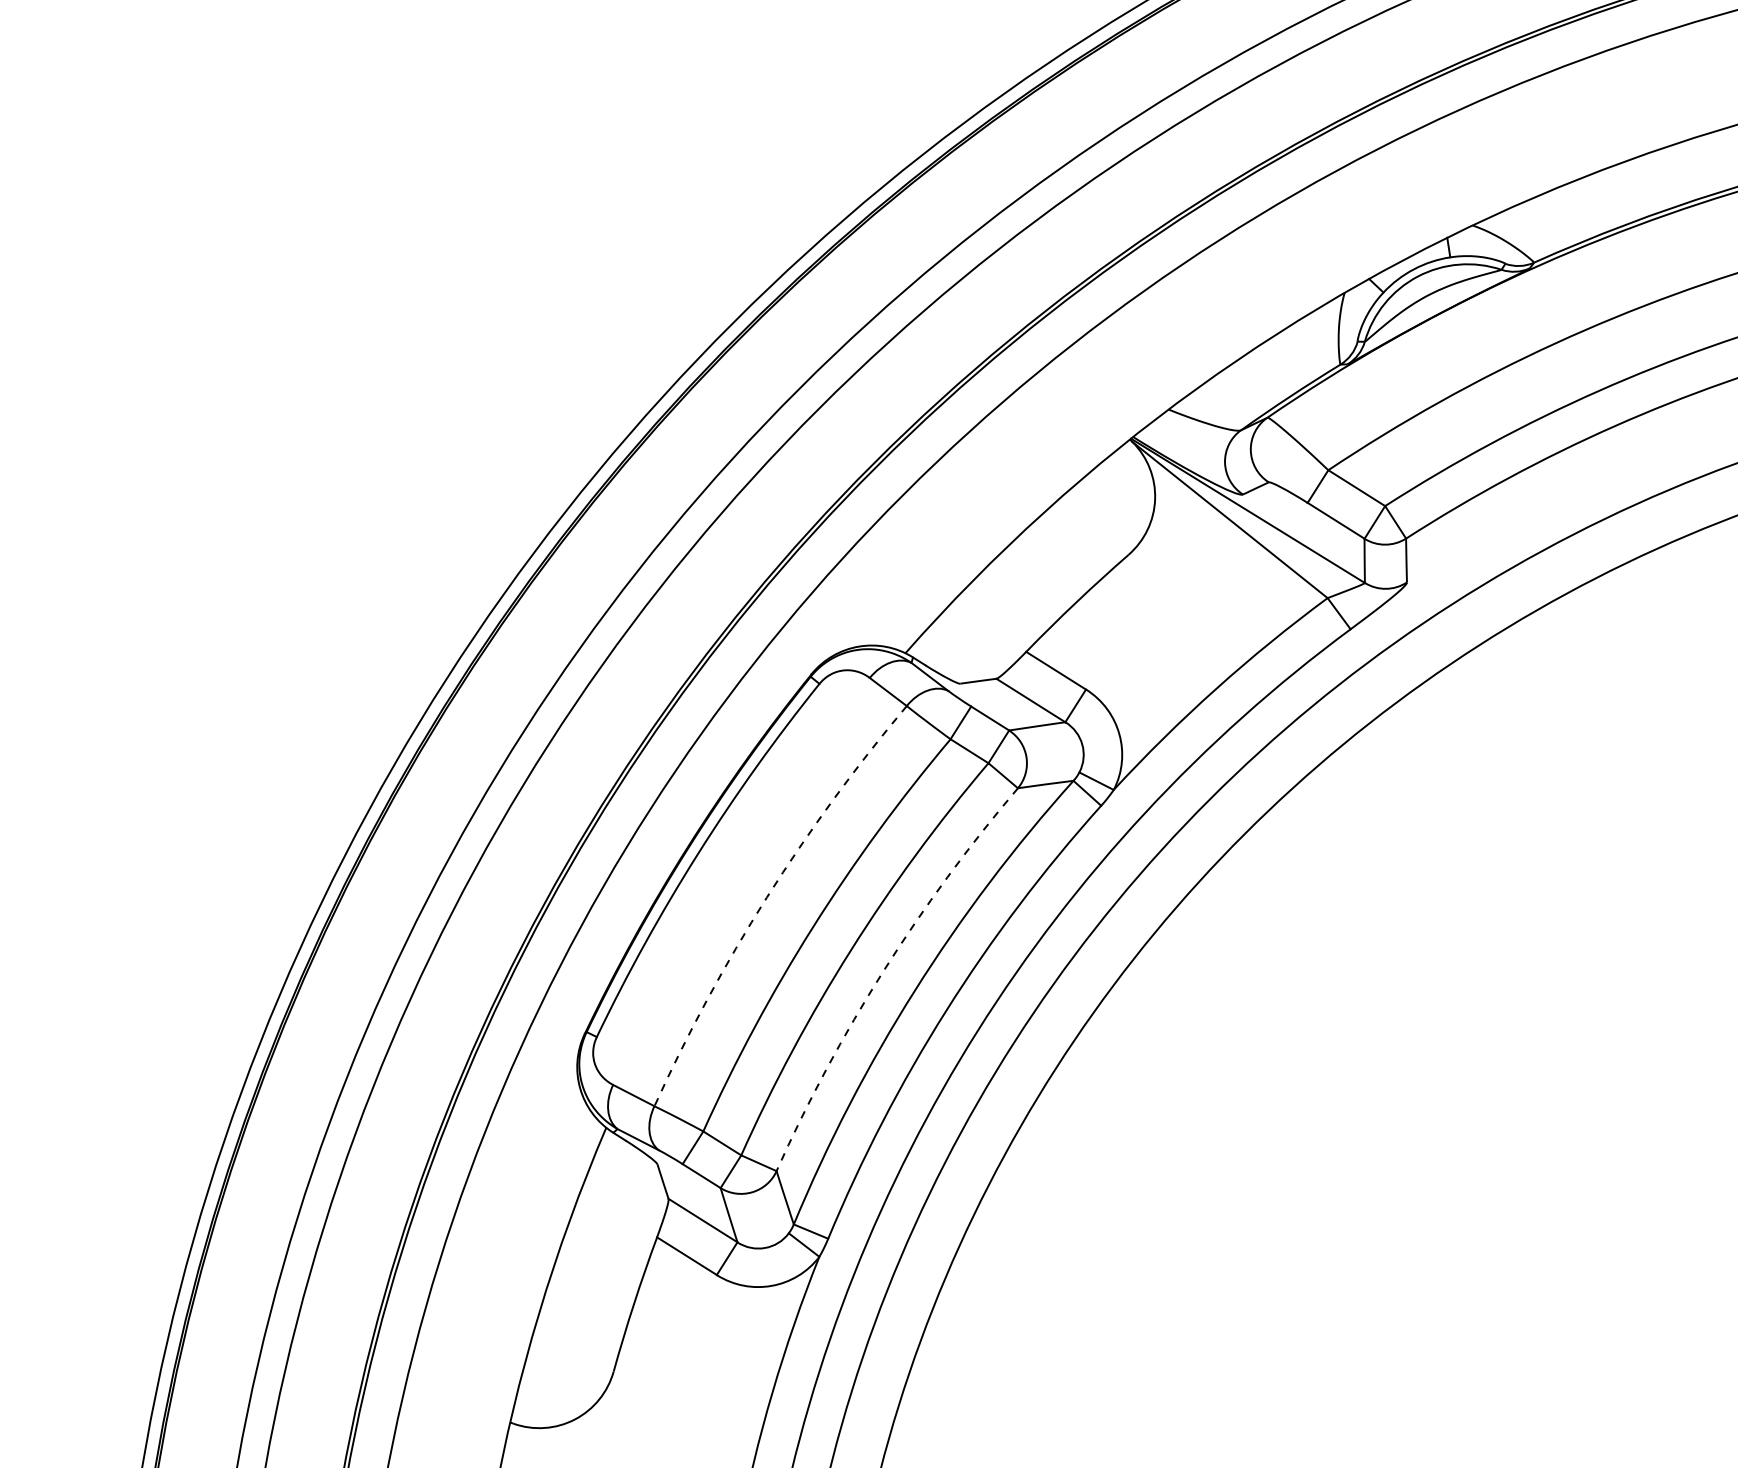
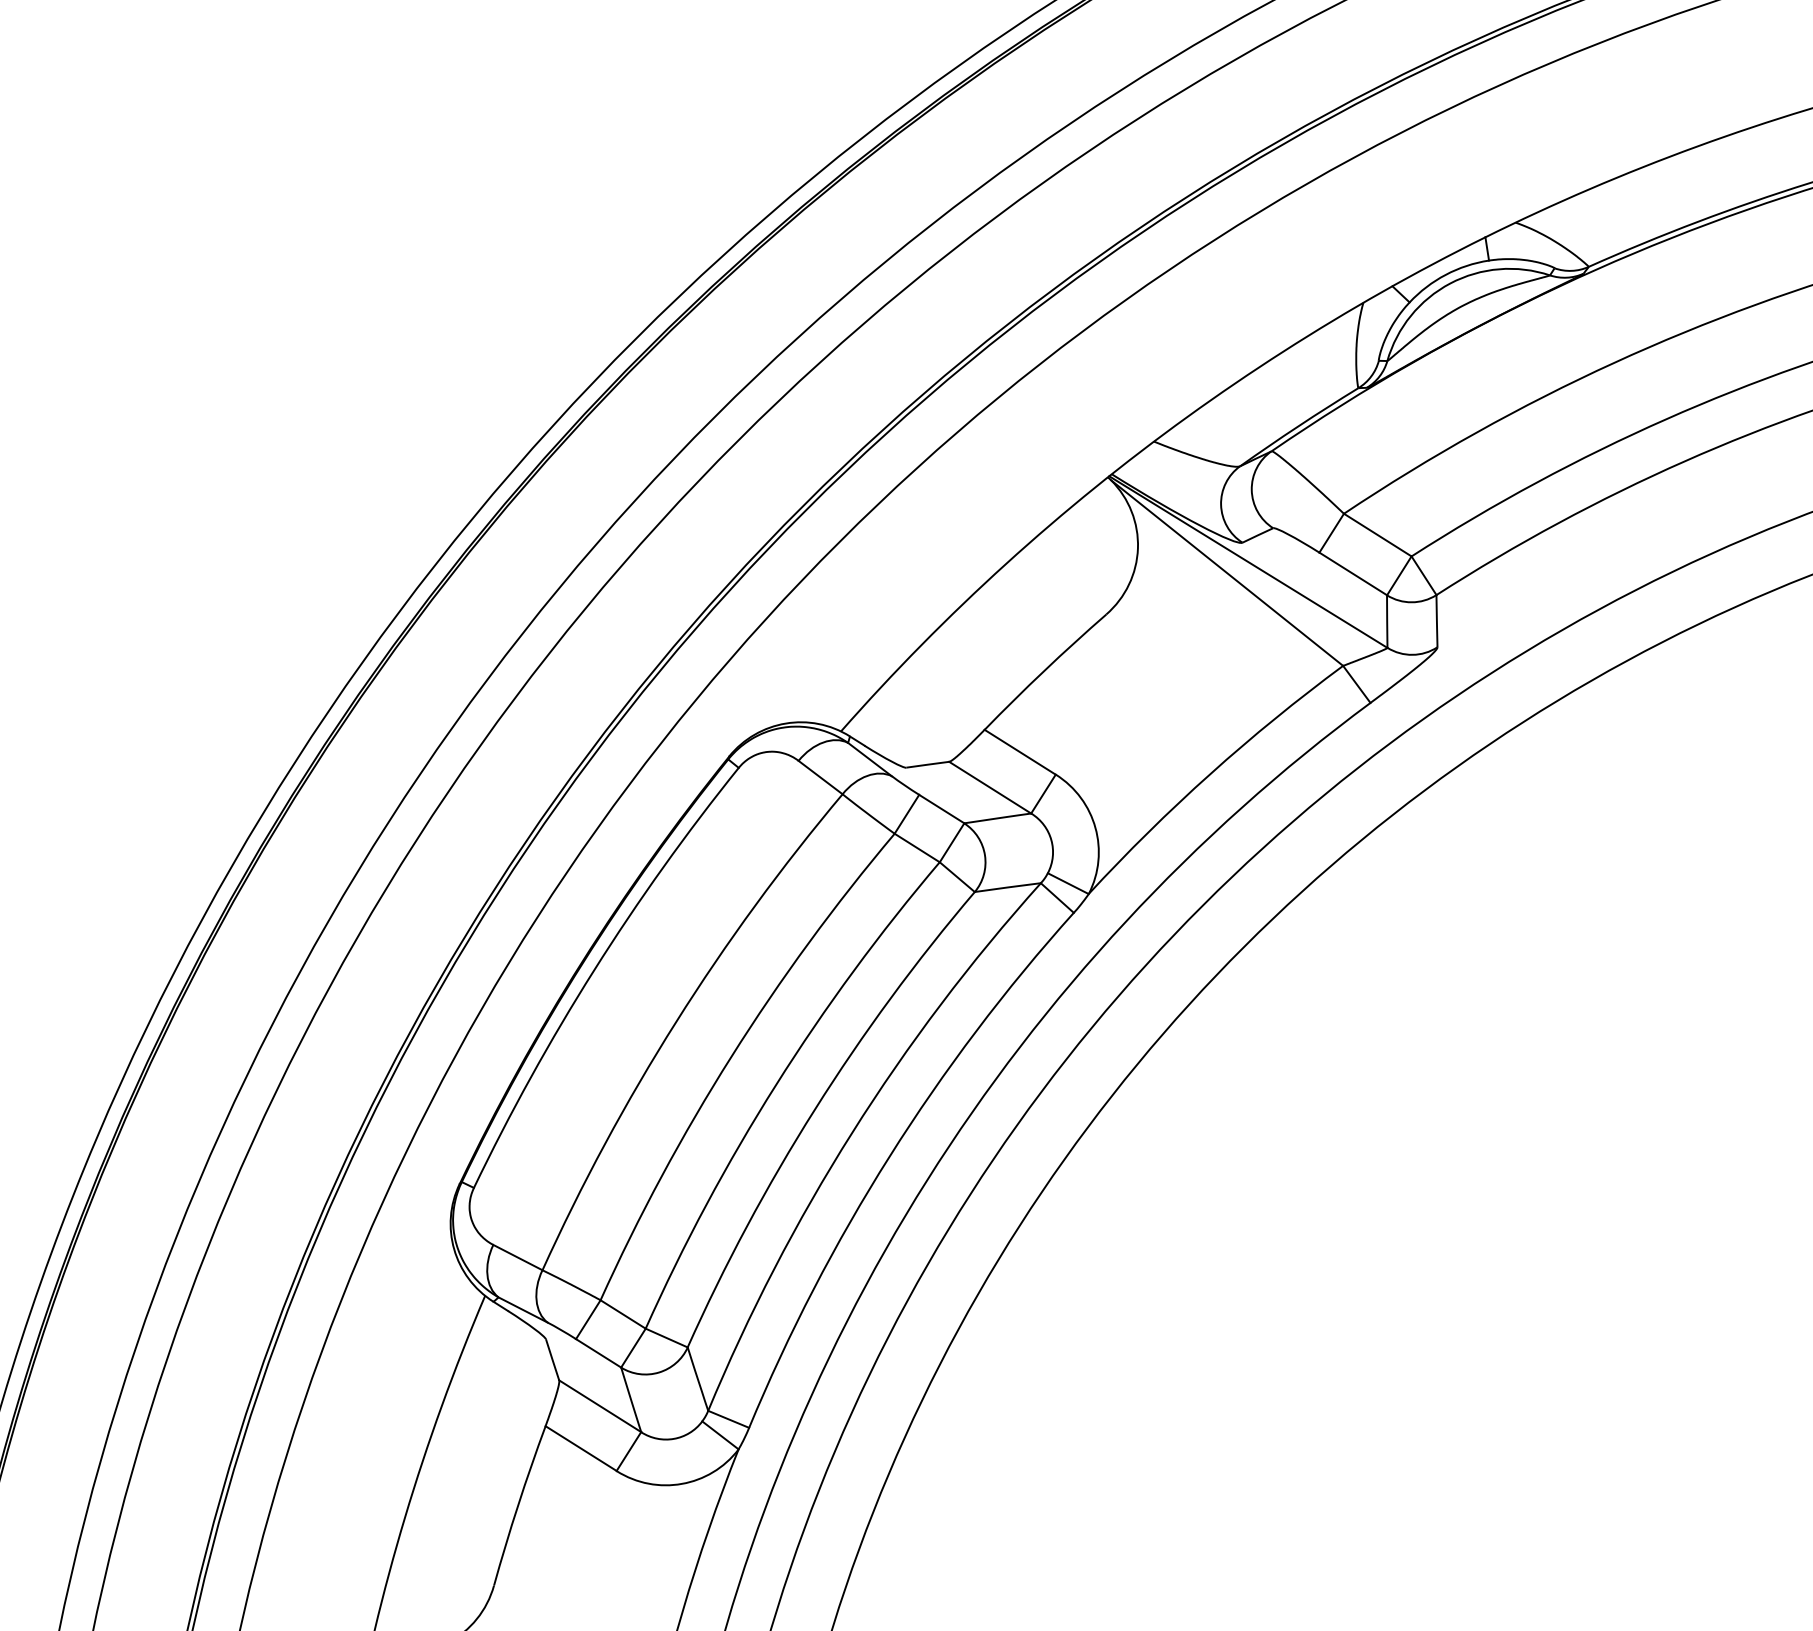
arc: (766, 897) -> (675, 1021), dashed -> solid
arc: (883, 971) -> (814, 1109), dashed -> solid

